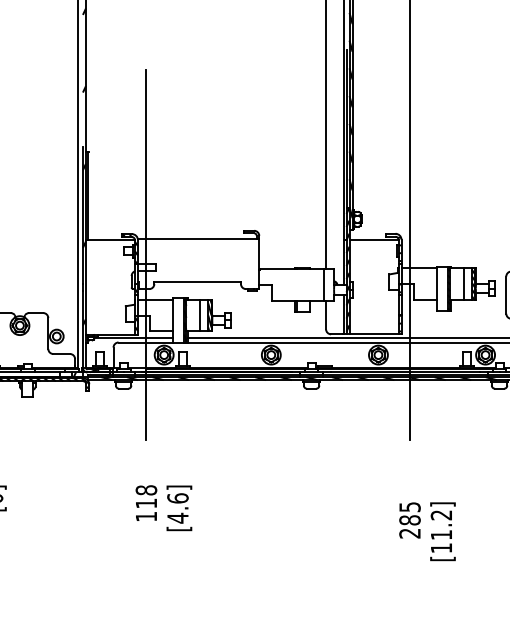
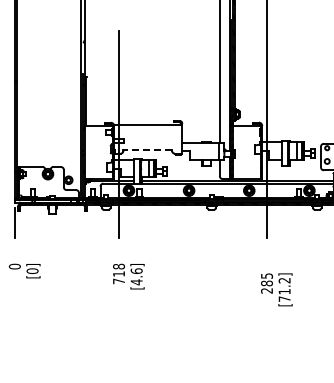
line: (197, 281) -> (147, 149), solid -> dashed
text: (145, 516) -> (118, 281), 118 -> 718
text: (441, 547) -> (284, 298), [11.2] -> [71.2]

